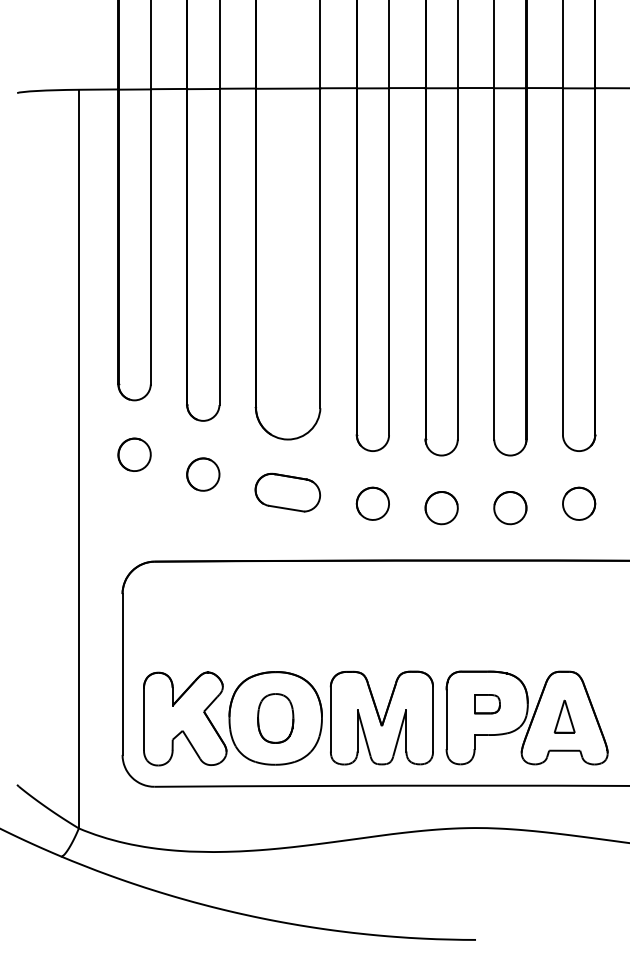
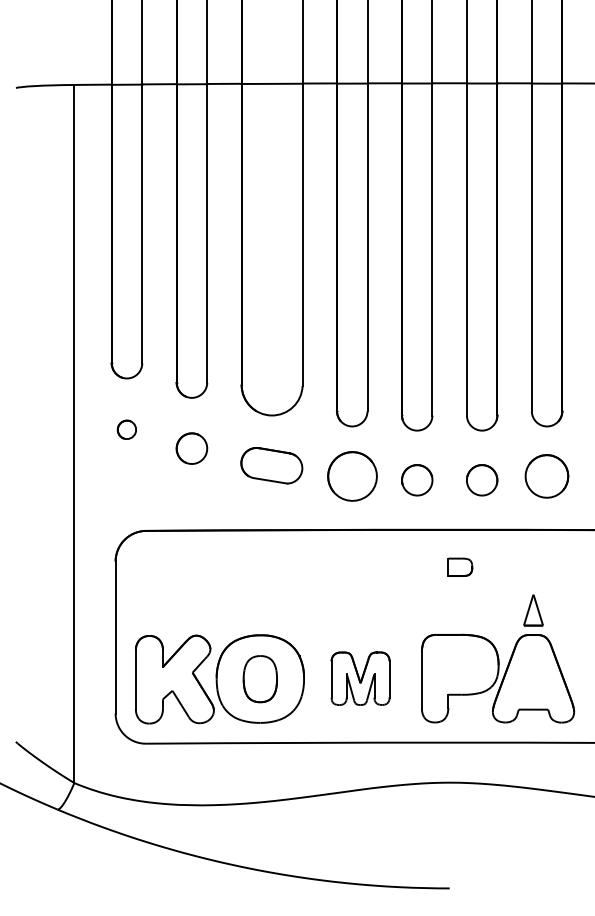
part: (134, 454) -> (126, 429), size x0.6
part: (372, 503) -> (351, 475), size x1.6
part: (579, 503) -> (547, 475), size x1.4
part: (487, 704) -> (460, 567), moved
part: (564, 716) -> (533, 610), moved
part: (381, 717) -> (360, 678), size x0.6

